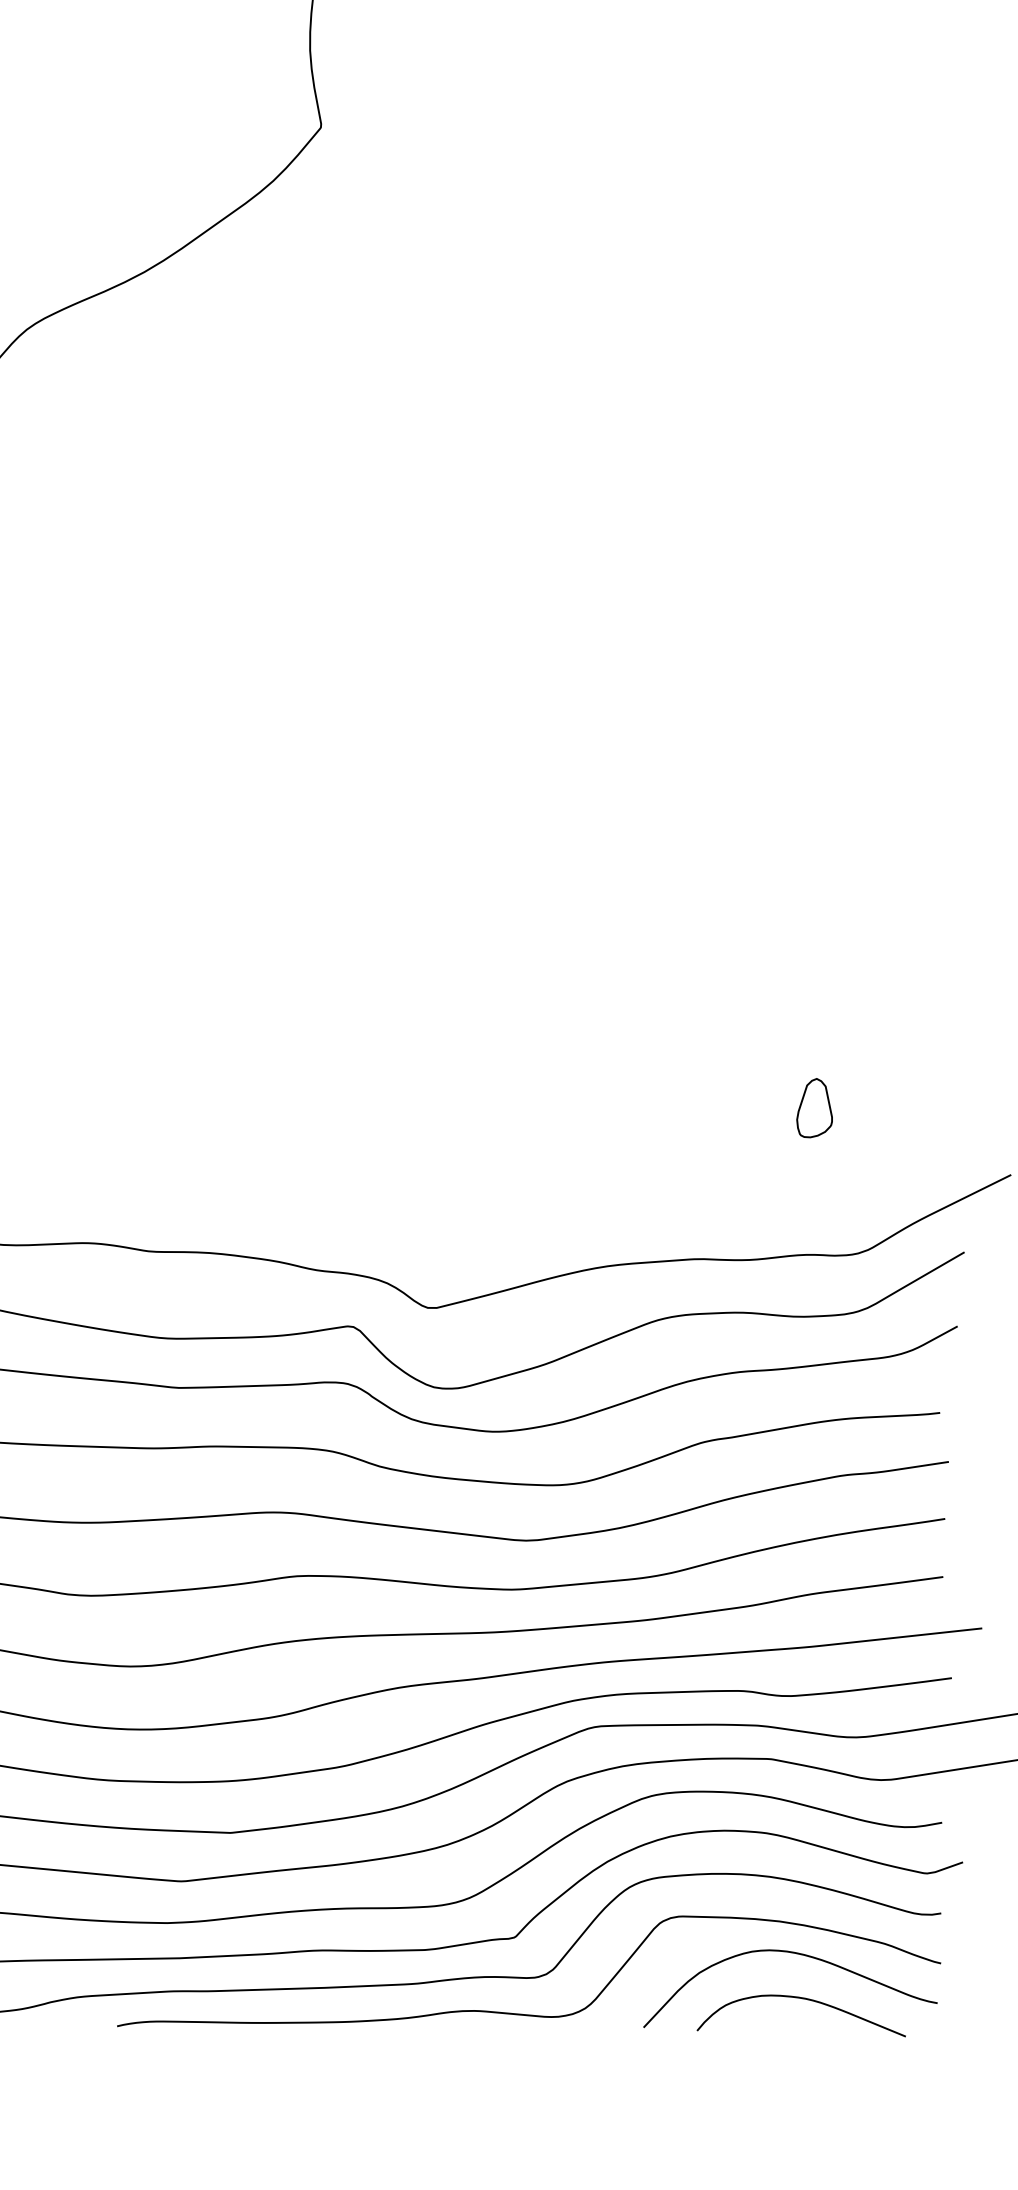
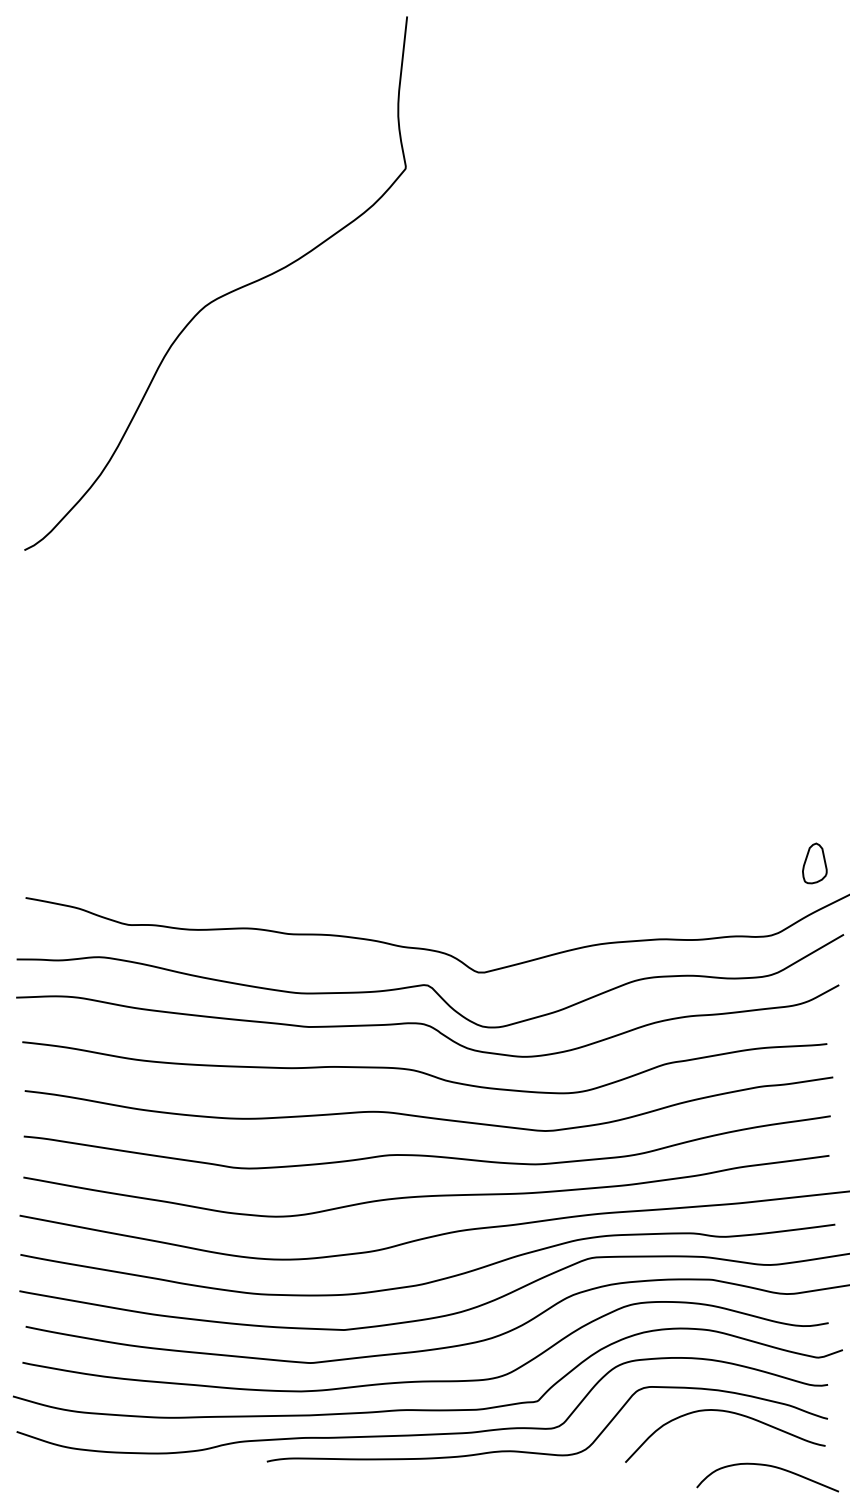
part: (814, 1108) -> (814, 863), moved
curve: (806, 2001) -> (771, 1467), moved

